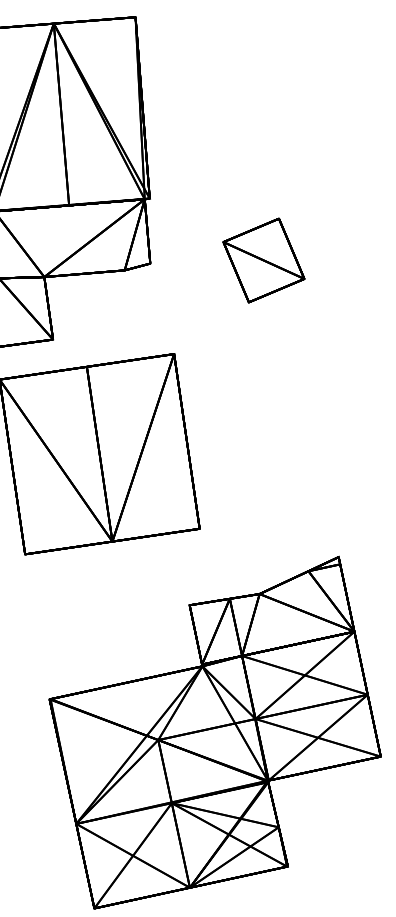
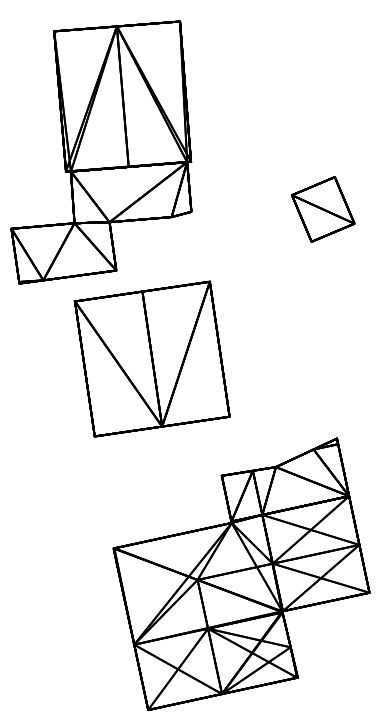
part: (263, 260) -> (322, 209), moved

